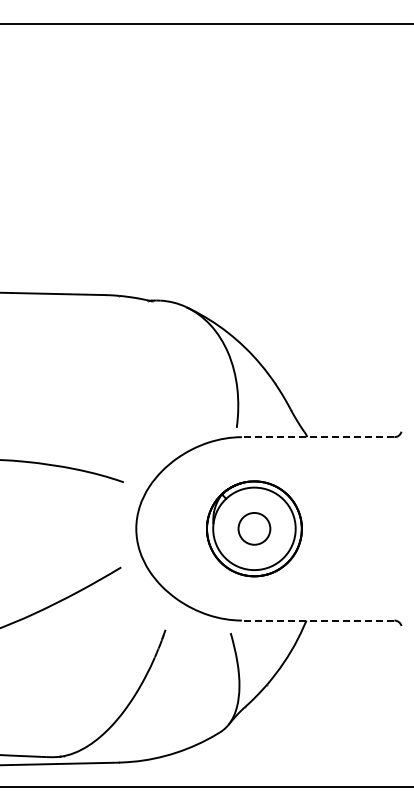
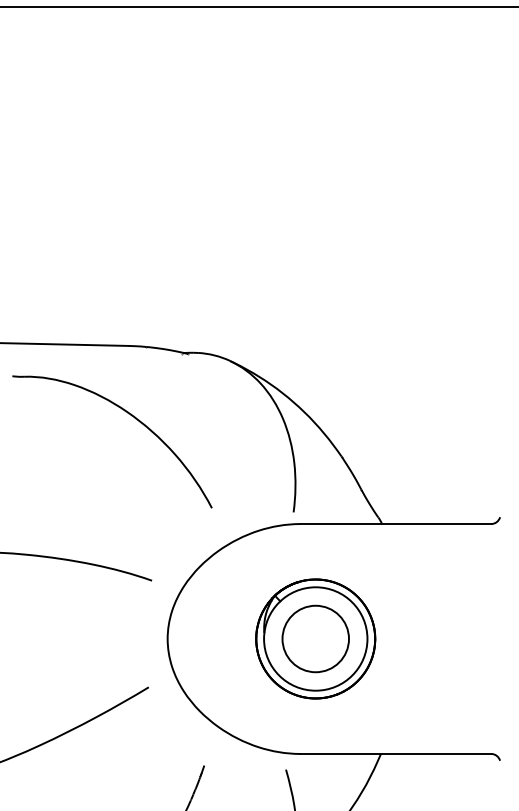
part: (108, 352) -> (132, 417), added
line: (317, 437) -> (394, 524), dashed -> solid
circle: (253, 528) -> (314, 638), size x1.67
line: (317, 620) -> (394, 753), dashed -> solid

